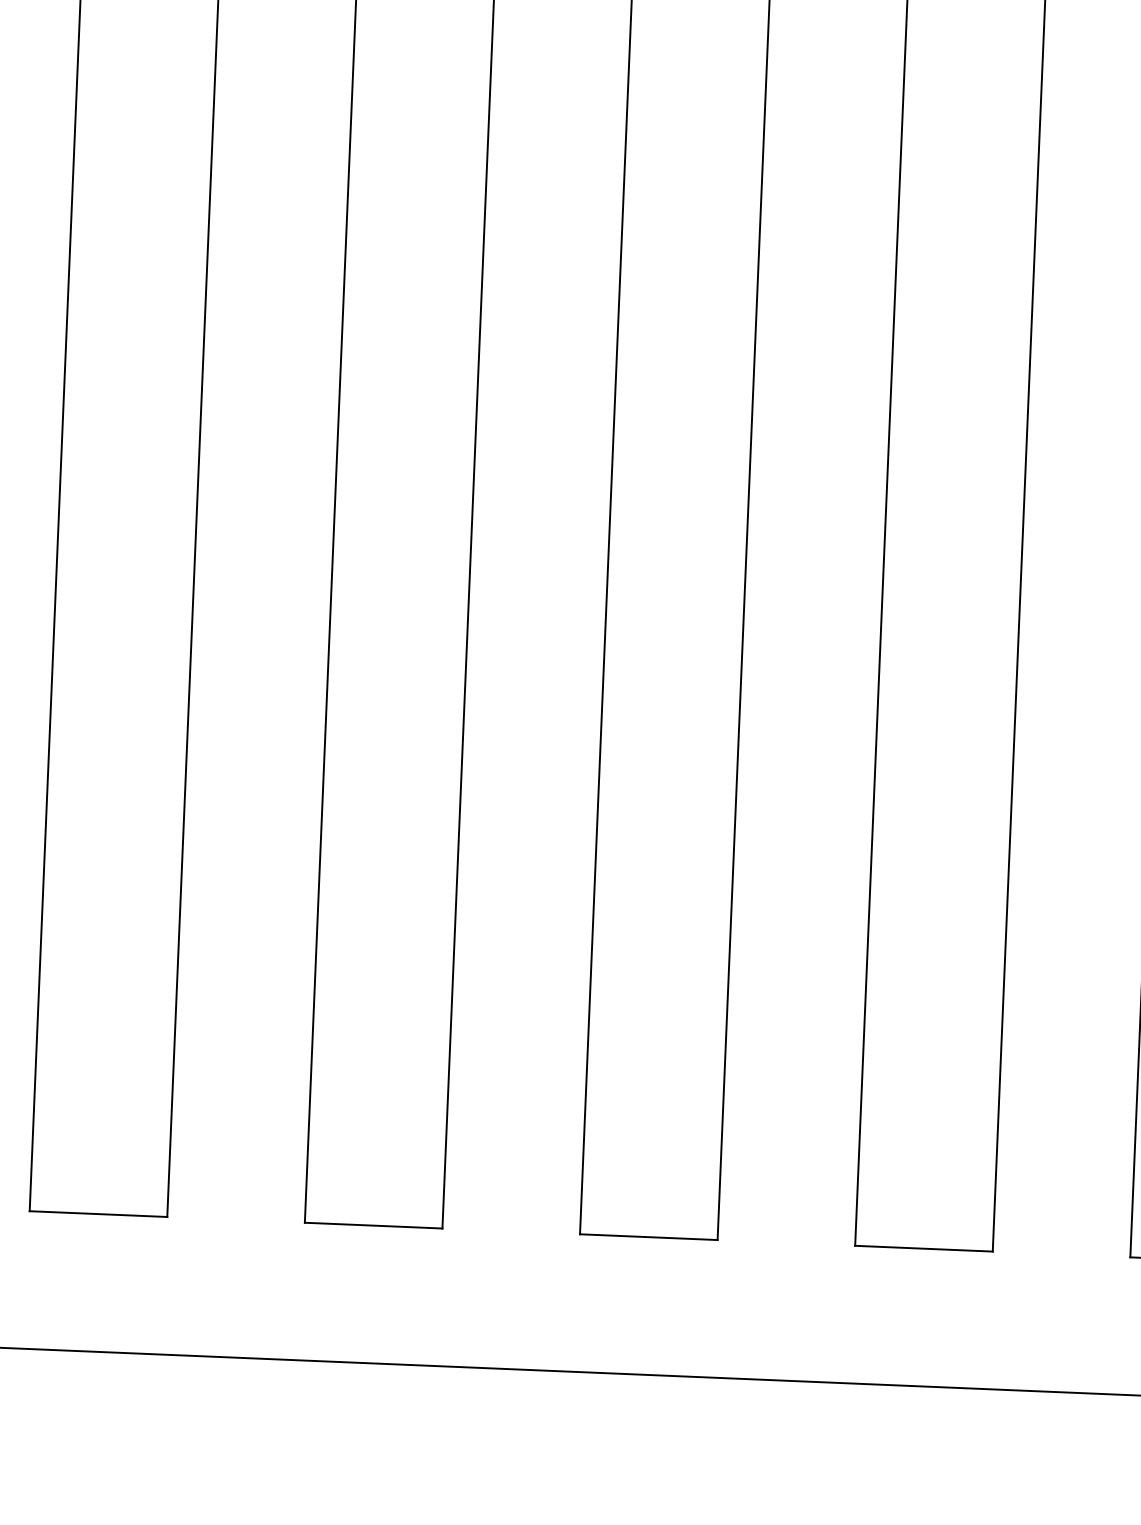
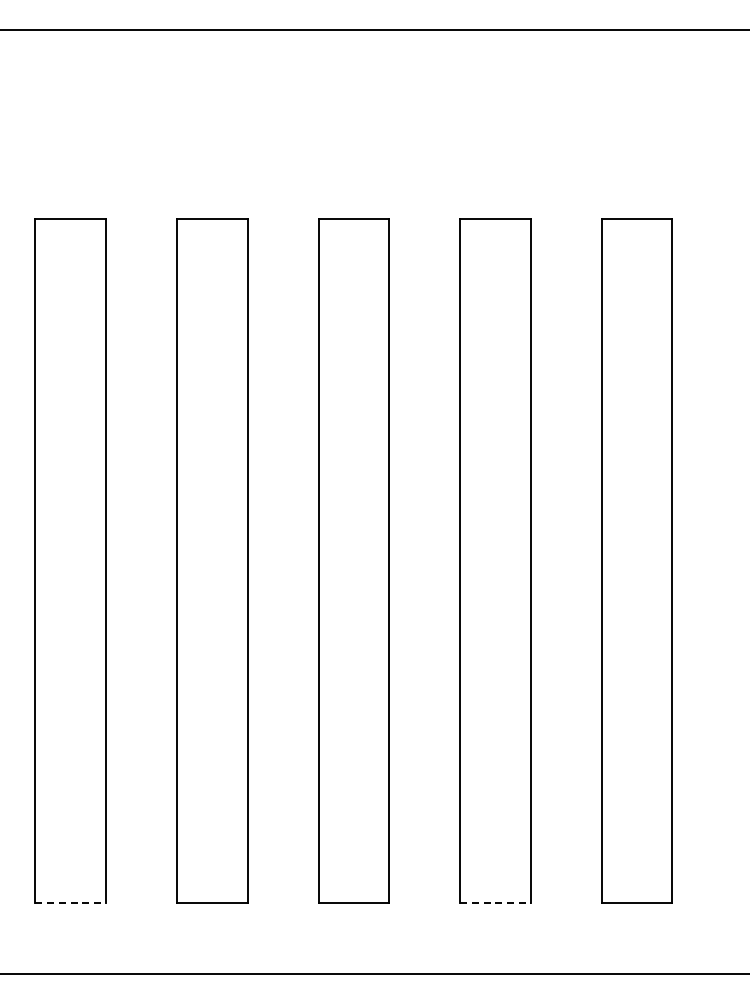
line: (99, 1214) -> (71, 903), solid -> dashed
line: (925, 1249) -> (496, 903), solid -> dashed

